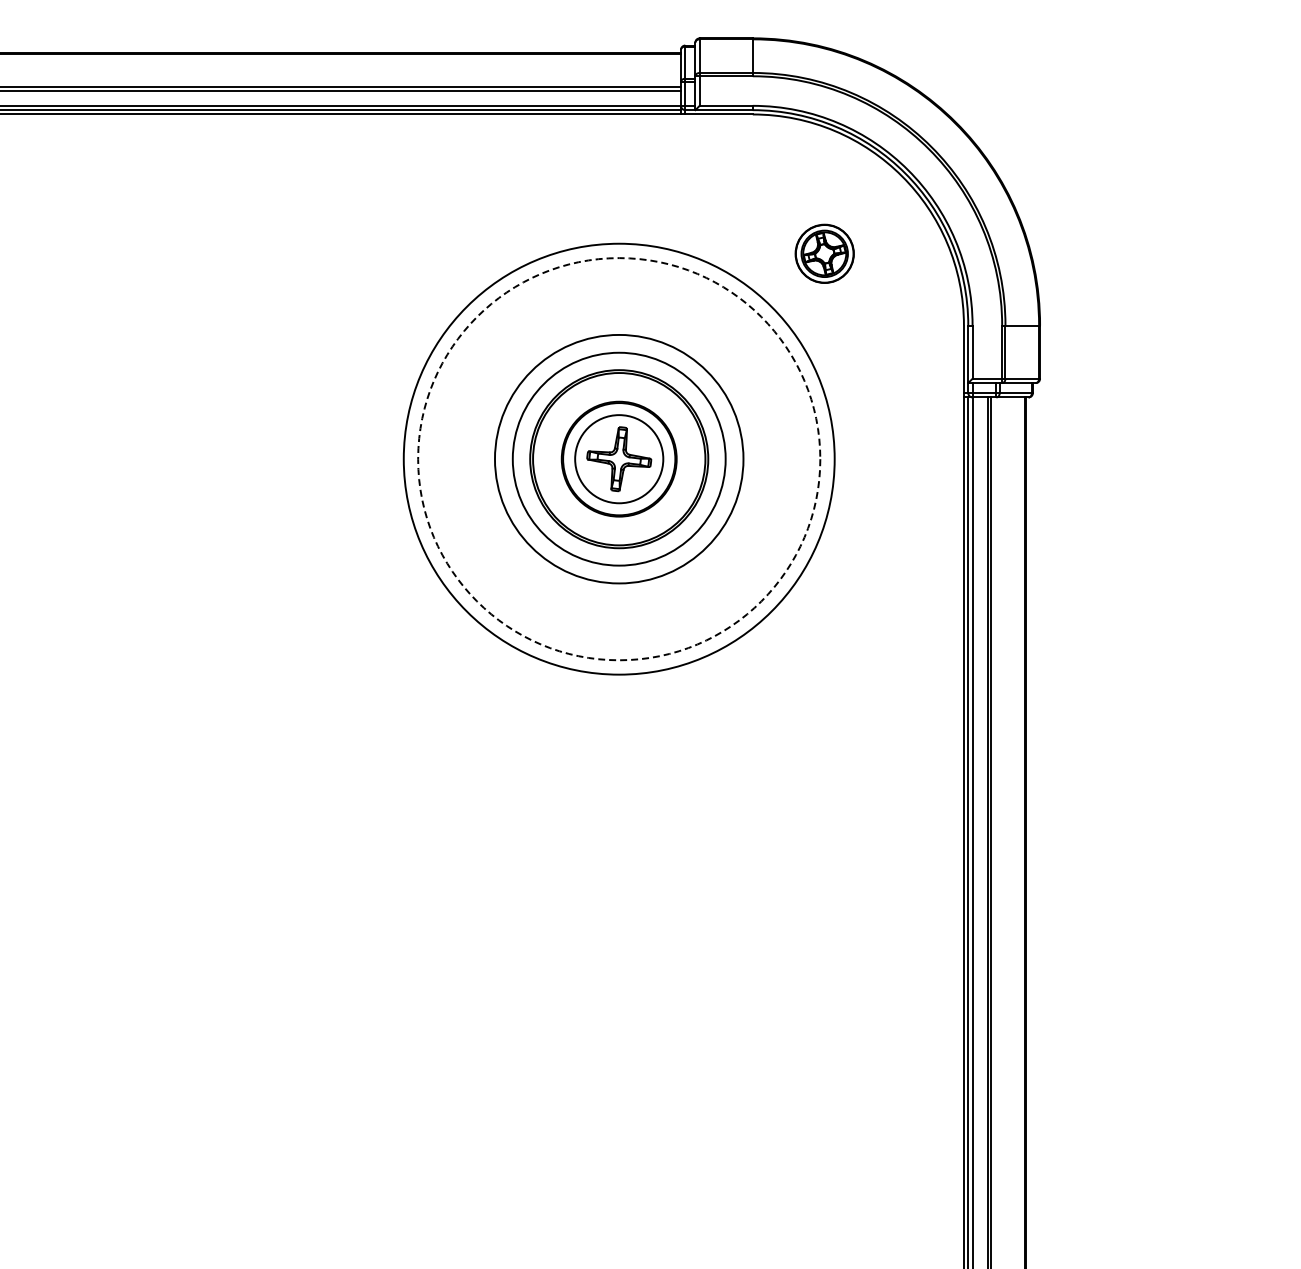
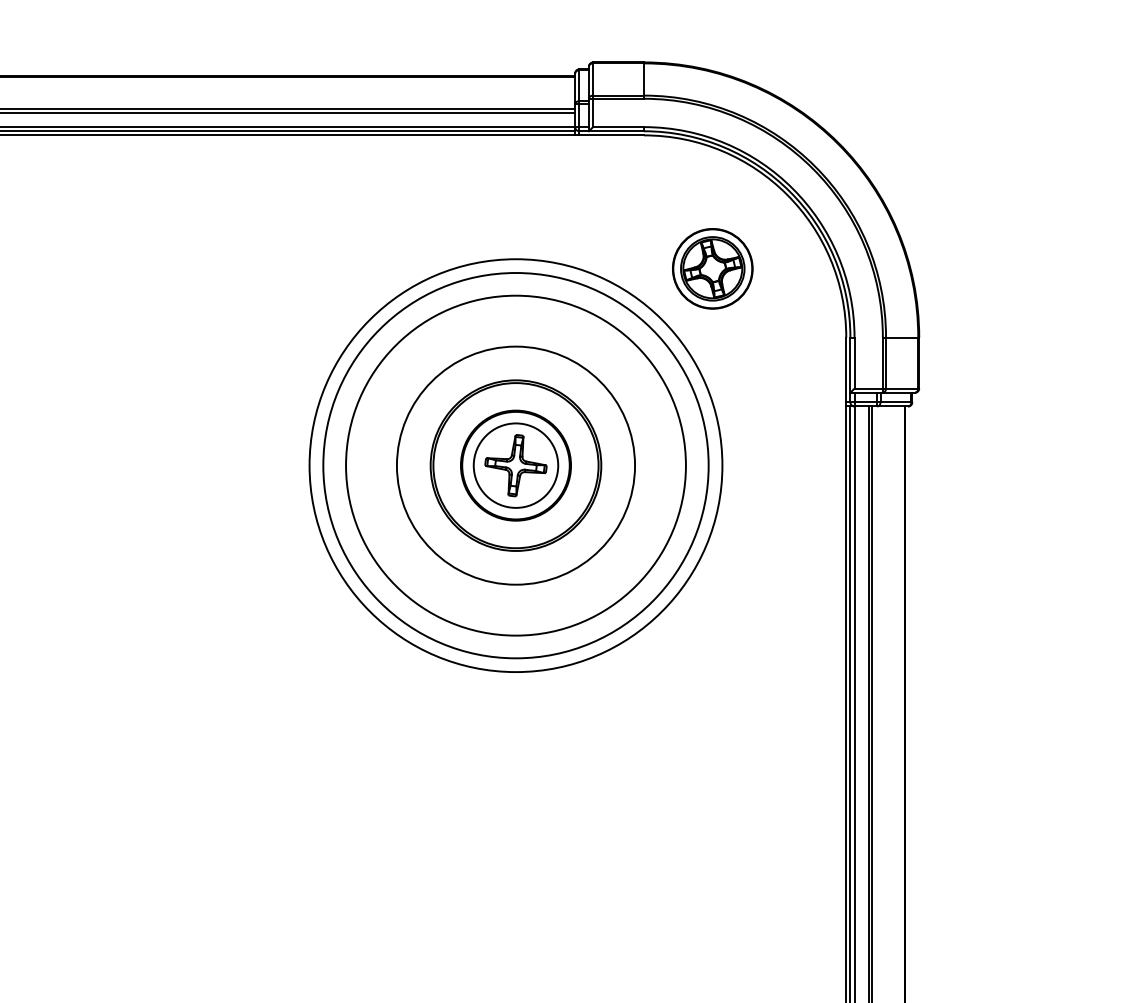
part: (824, 253) -> (712, 268), size x1.43
circle: (618, 458) -> (515, 464), size x1.67
circle: (619, 459) -> (516, 465), dashed -> solid

